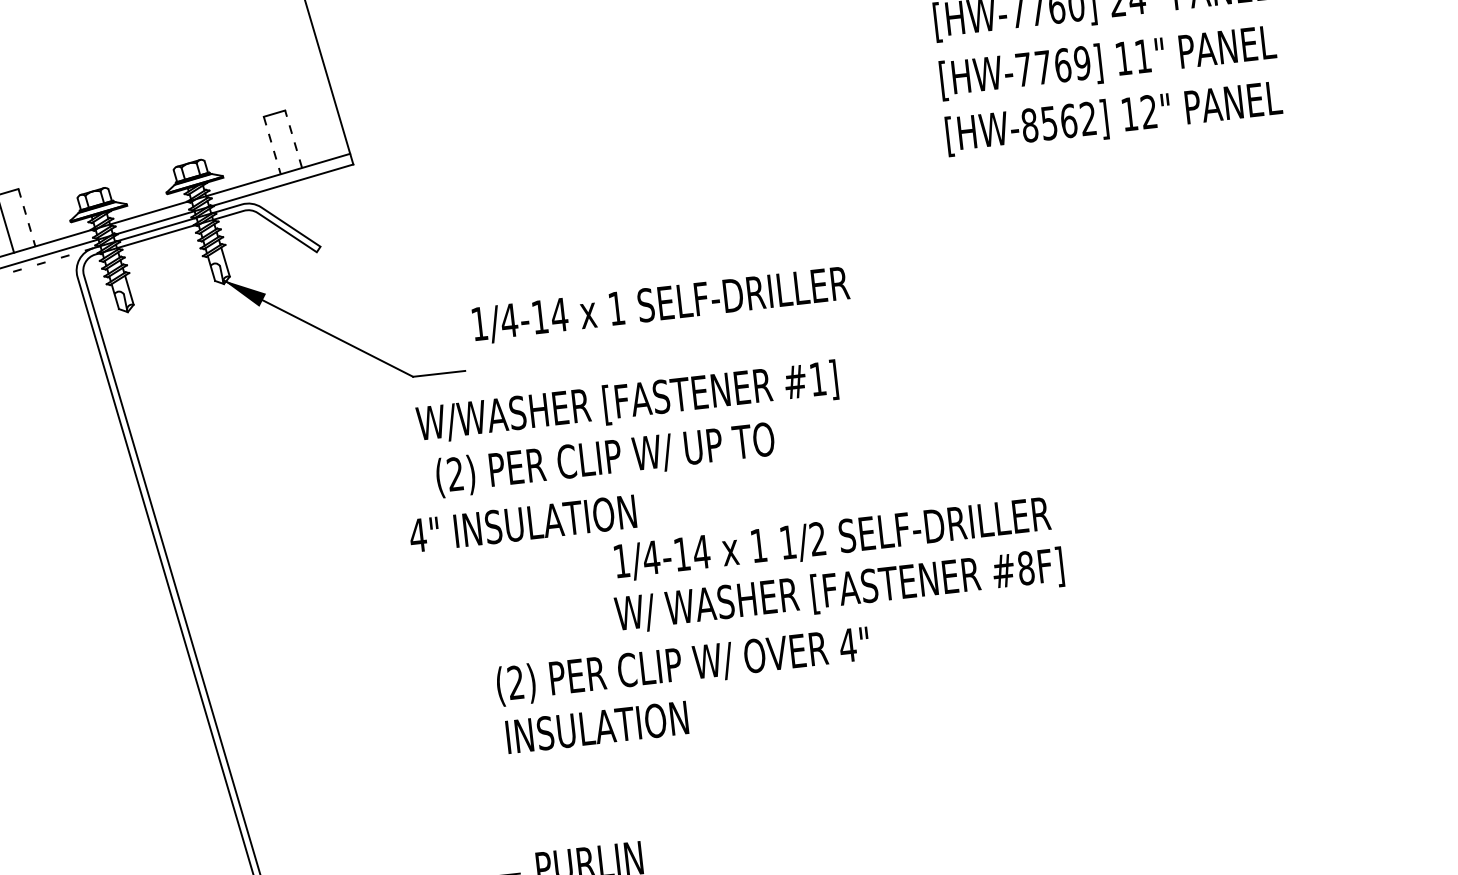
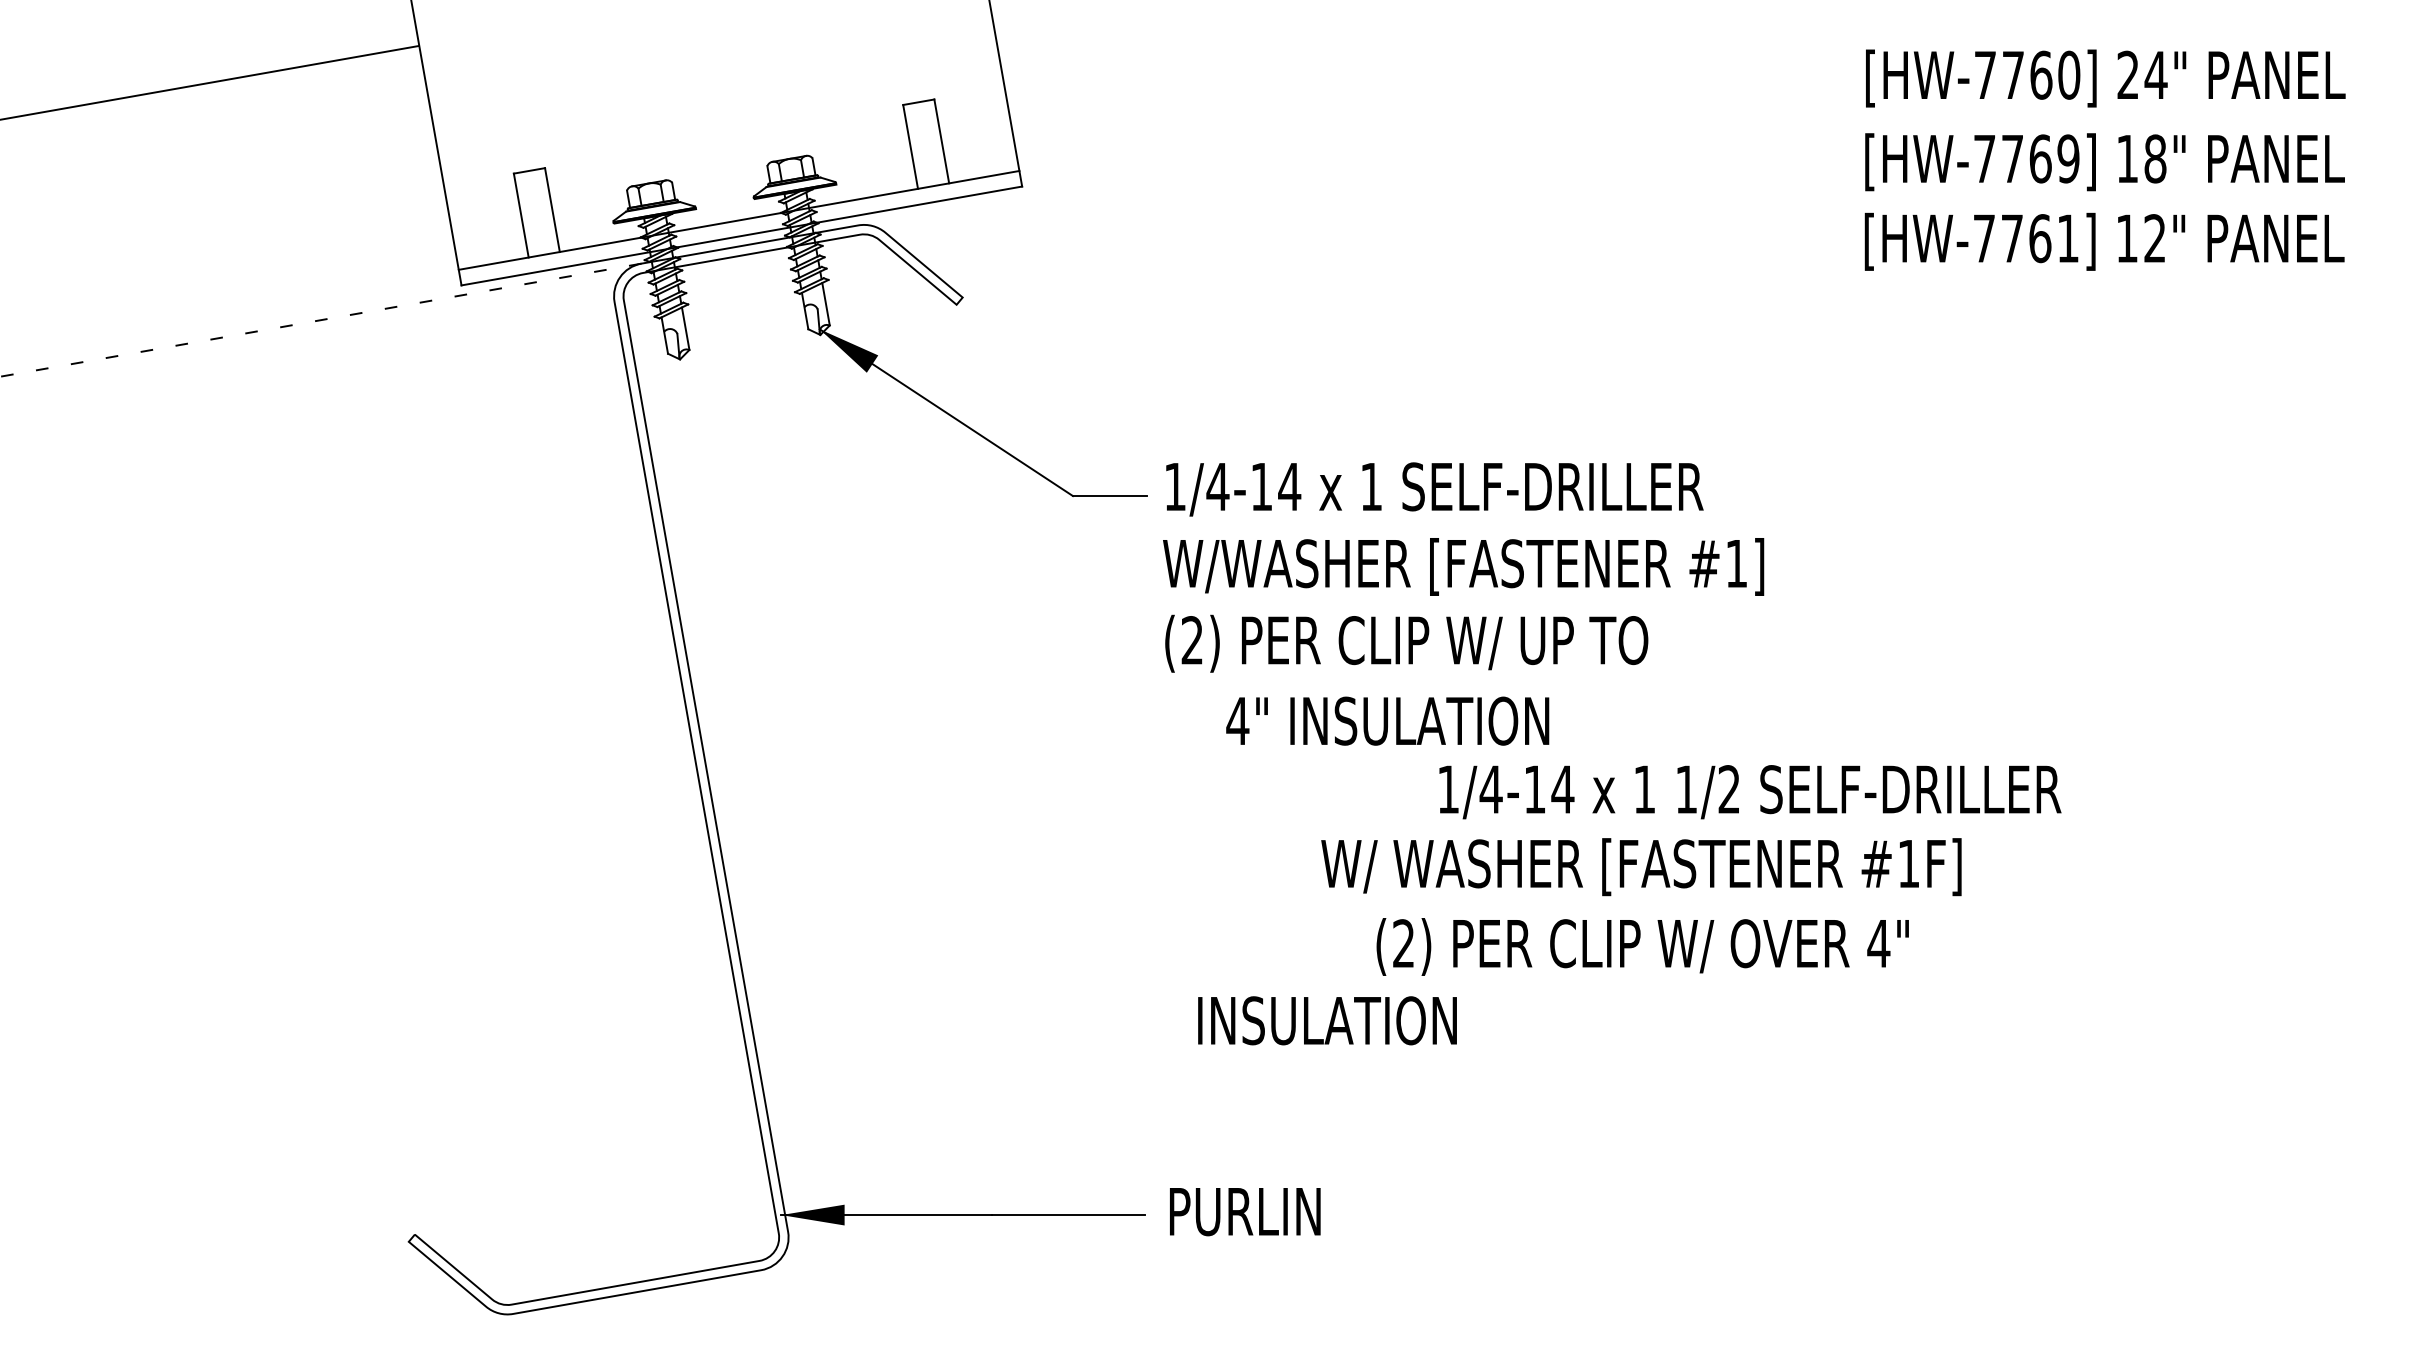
text: (1143, 56) -> (2155, 158), 11" -> 18"
text: (1058, 122) -> (2025, 238), [HW-8562] -> [HW-7761]
line: (293, 139) -> (941, 141), dashed -> solid
line: (272, 145) -> (910, 146), dashed -> solid
line: (27, 218) -> (552, 210), dashed -> solid
text: (660, 305) -> (1434, 489), moved
text: (627, 402) -> (1463, 566), moved
text: (605, 459) -> (1406, 643), moved
text: (522, 523) -> (1387, 720), moved
text: (832, 539) -> (1750, 792), moved
text: (1025, 568) -> (1908, 863), #8F] -> #1F]
text: (682, 665) -> (1642, 946), moved
text: (597, 727) -> (1327, 1020), moved

